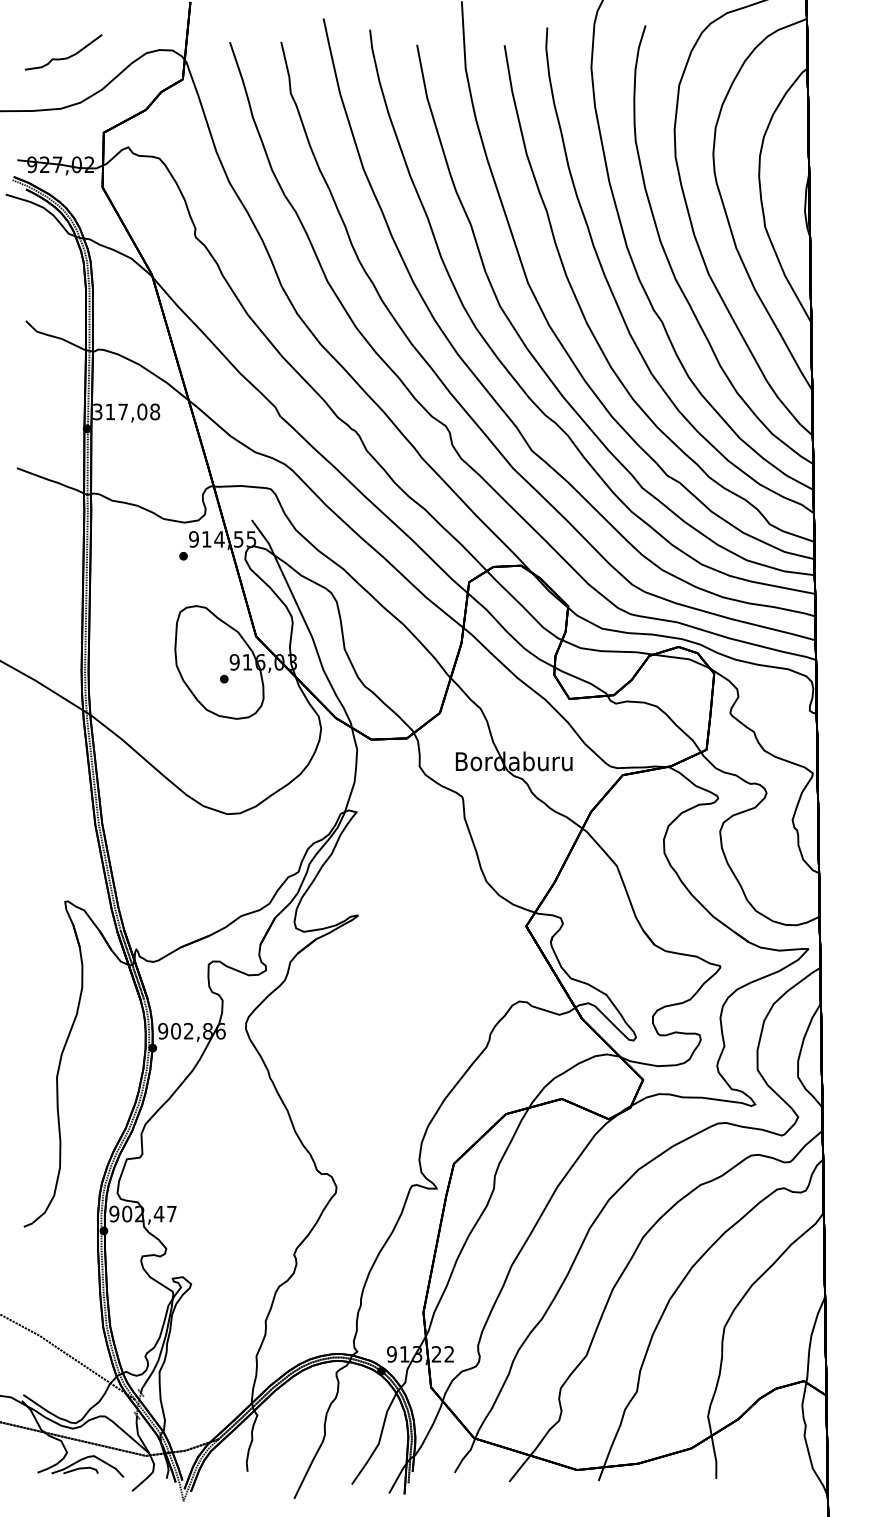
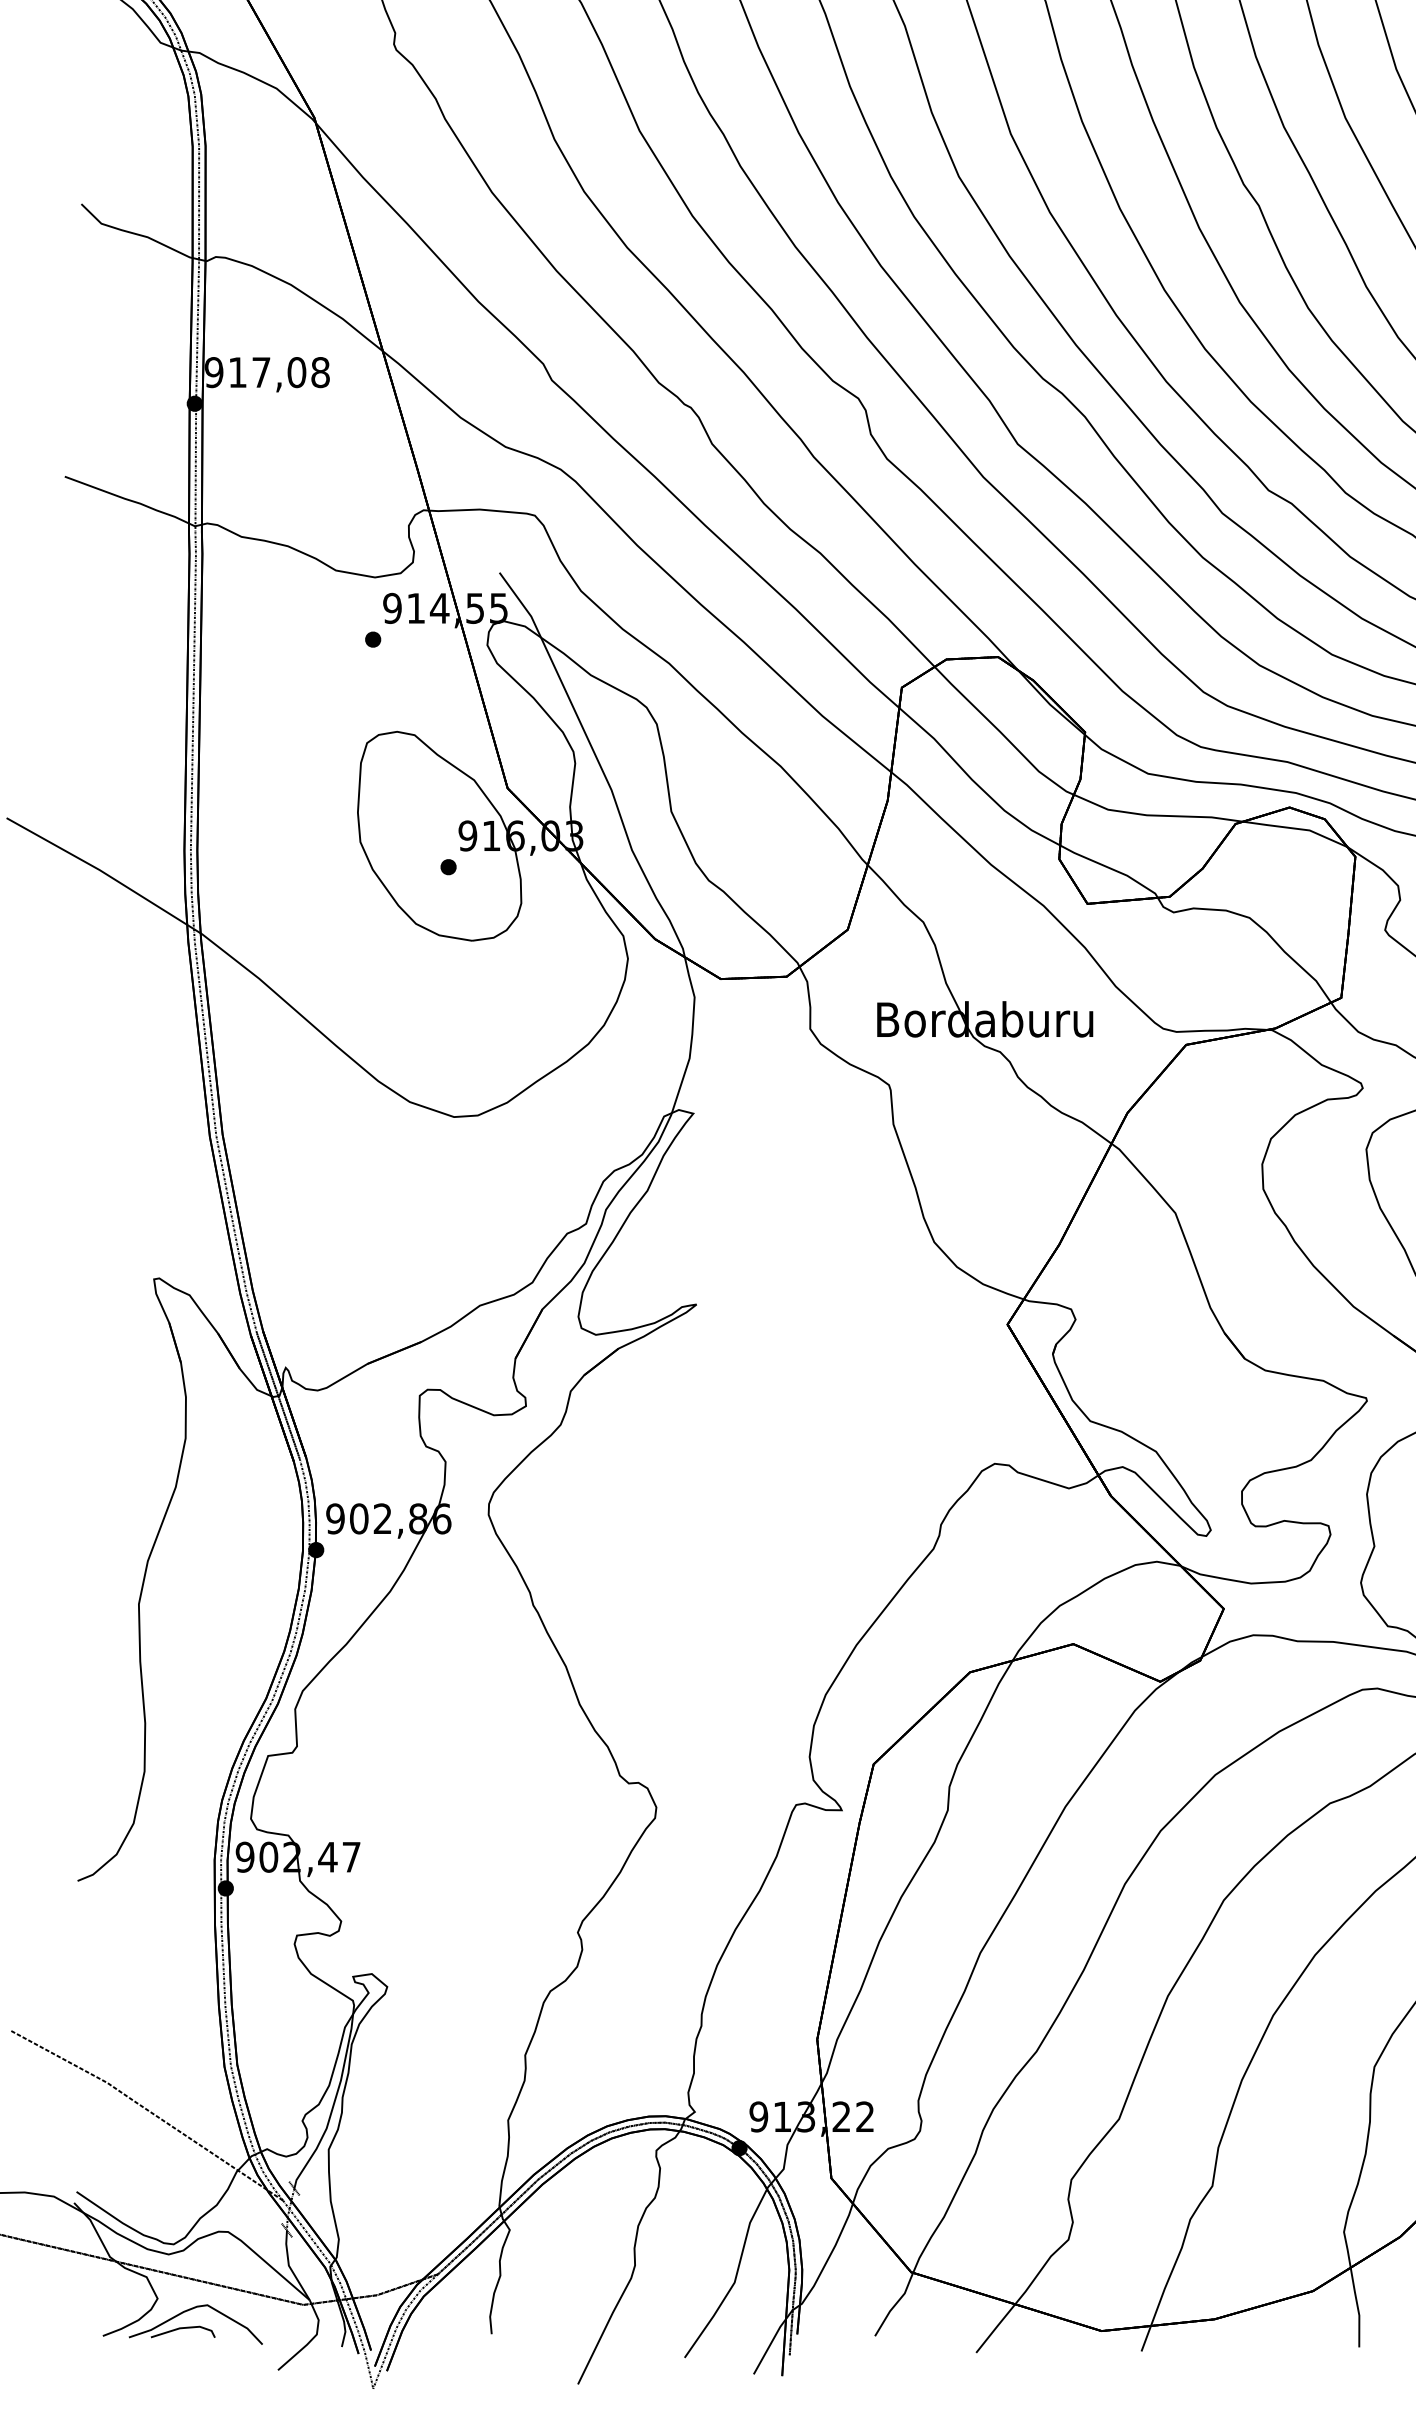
text: (97, 411) -> (213, 371), 317,08 -> 917,08

